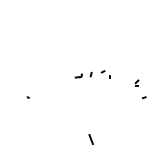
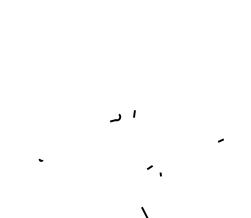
part: (105, 74) -> (153, 171), moved
part: (136, 82) -> (206, 118), removed

